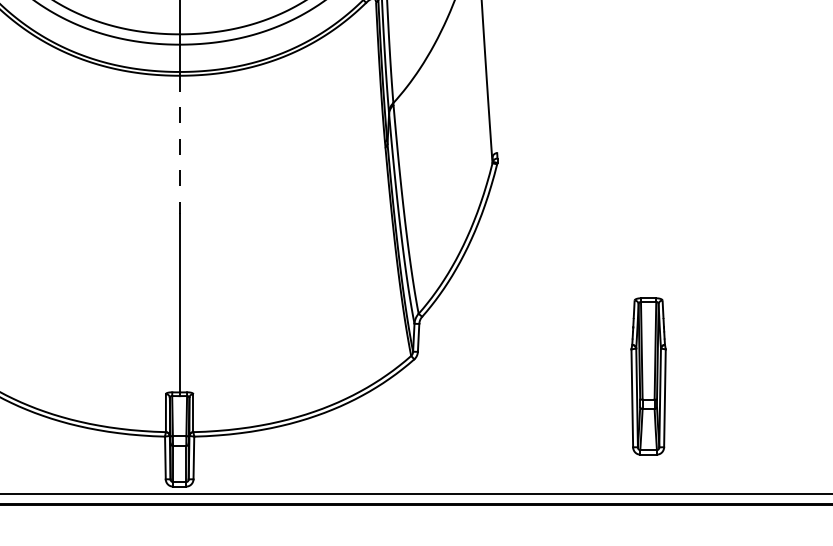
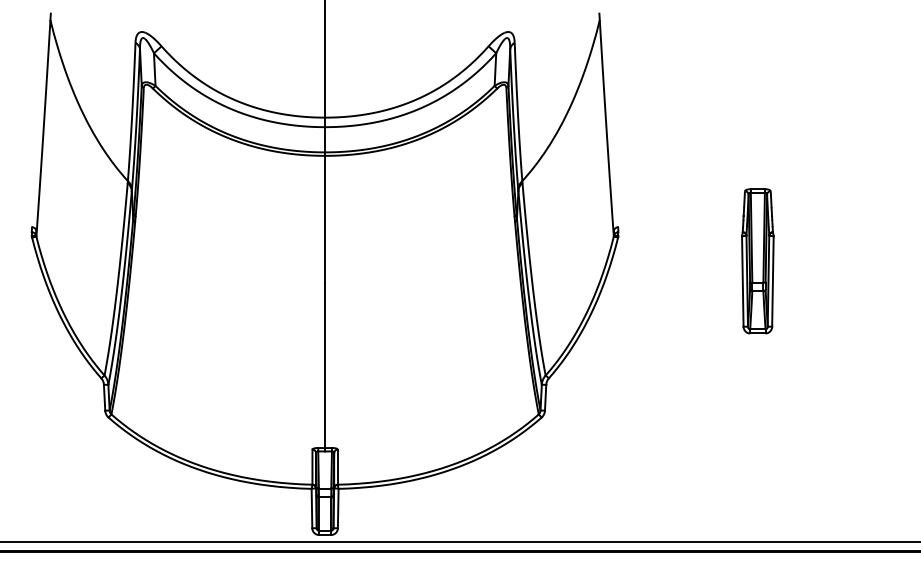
line: (180, 144) -> (325, 219), dashed -> solid
part: (648, 376) -> (757, 261), moved

